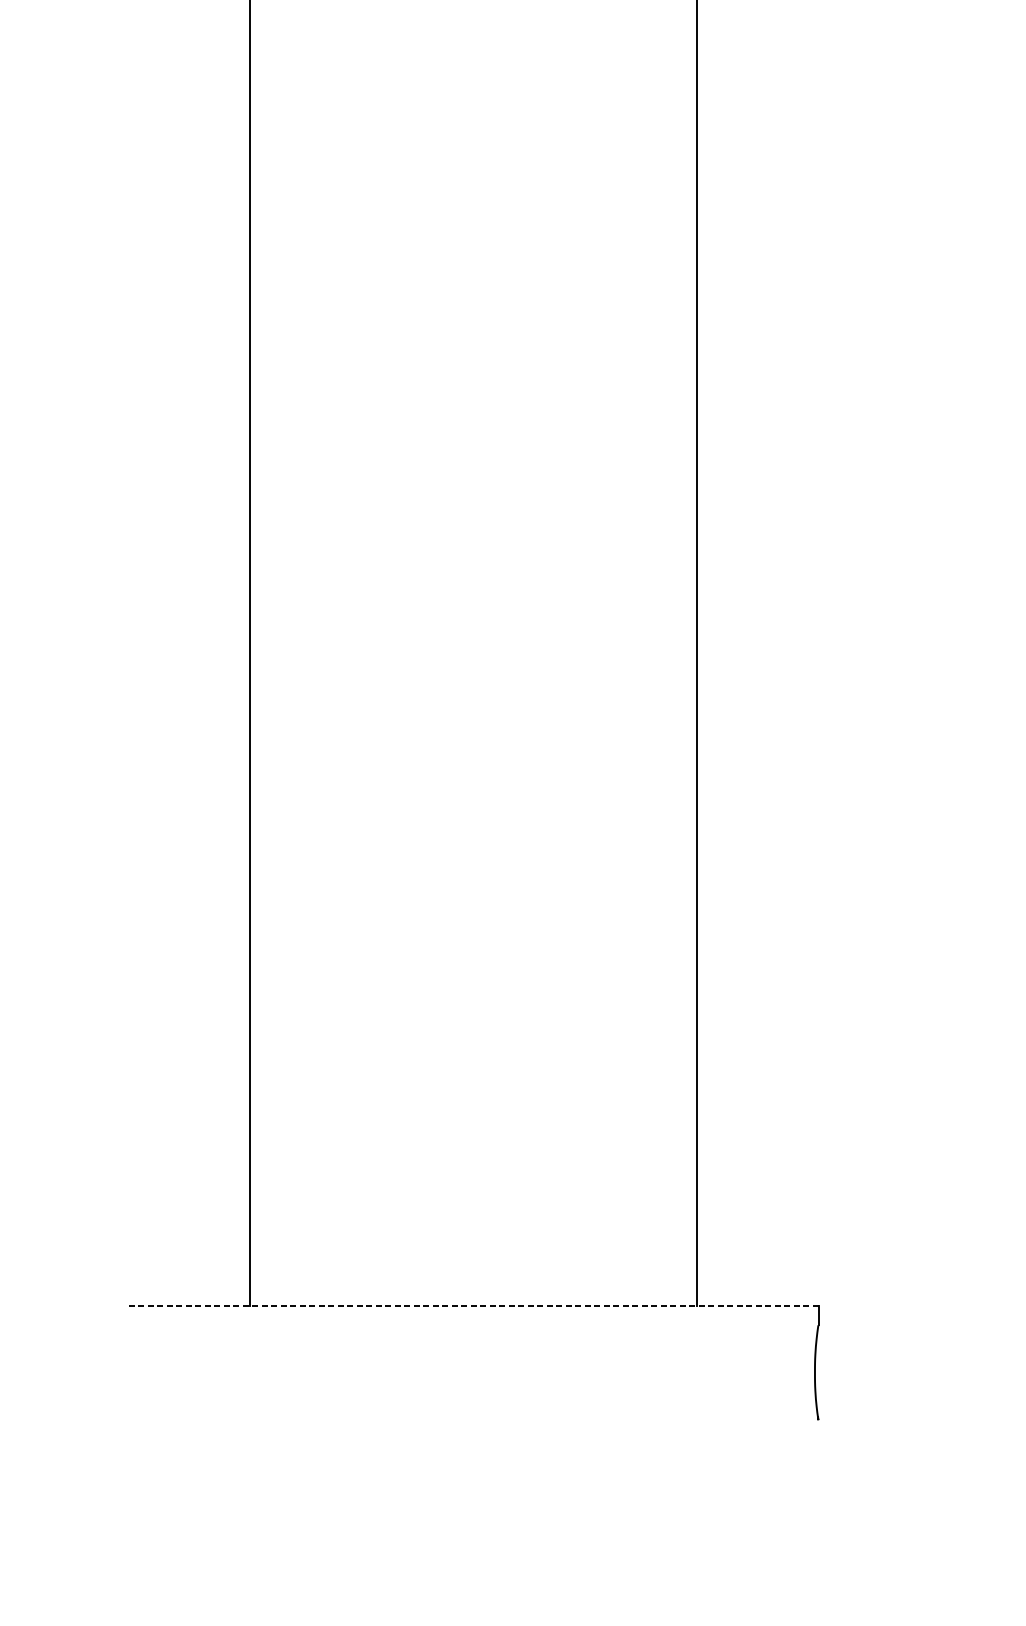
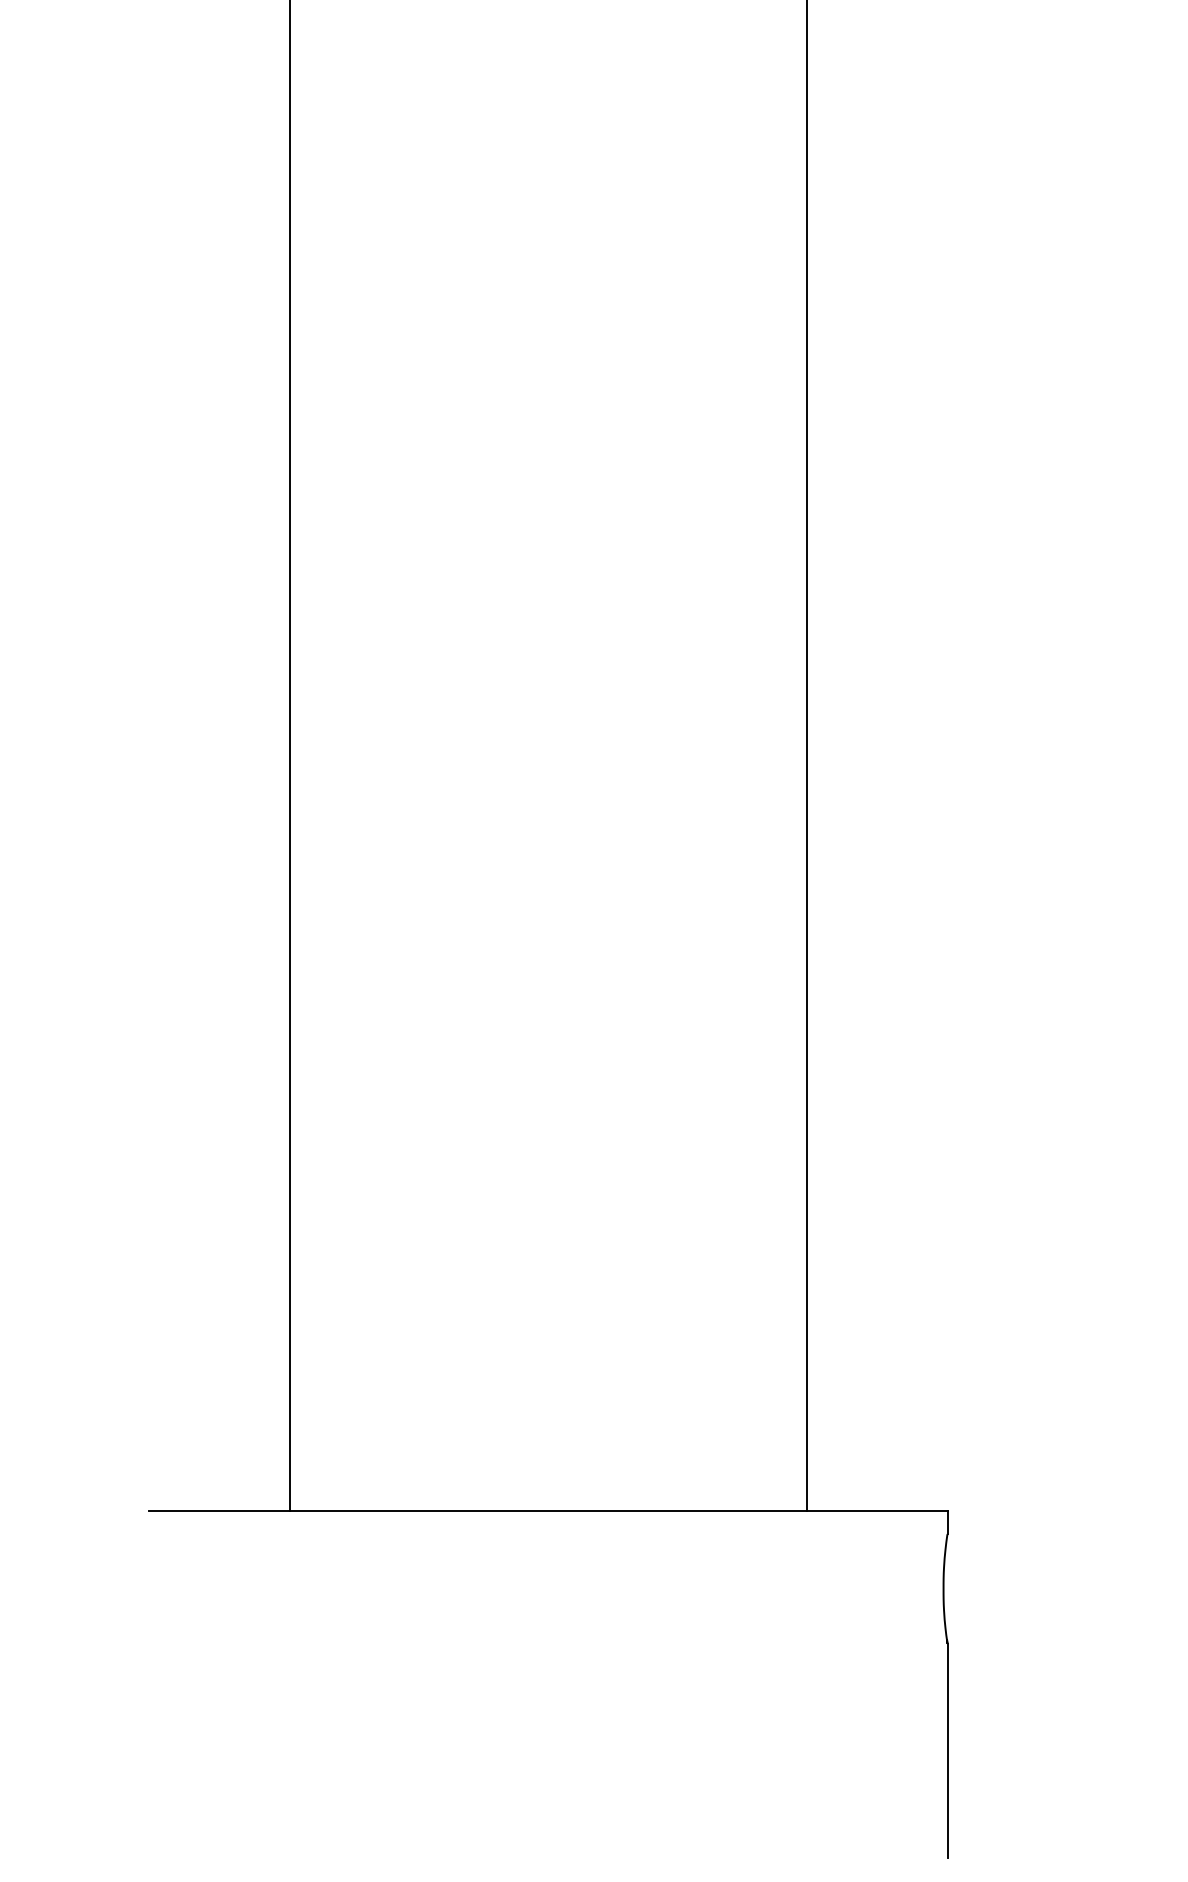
line: (473, 1305) -> (548, 1511), dashed -> solid
line: (818, 1512) -> (947, 1750), added

